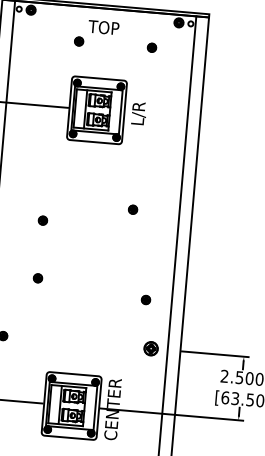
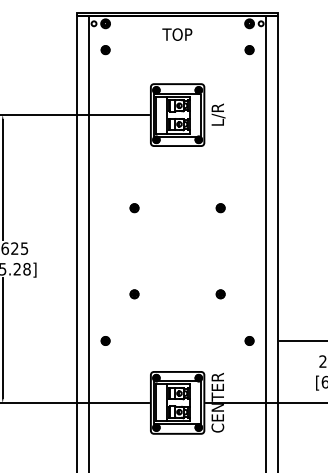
part: (78, 41) -> (105, 50), moved
part: (151, 48) -> (249, 50), moved
part: (42, 220) -> (134, 208), moved
part: (37, 278) -> (134, 294), moved
part: (145, 300) -> (220, 294), moved
part: (151, 348) -> (249, 340), size x0.62

